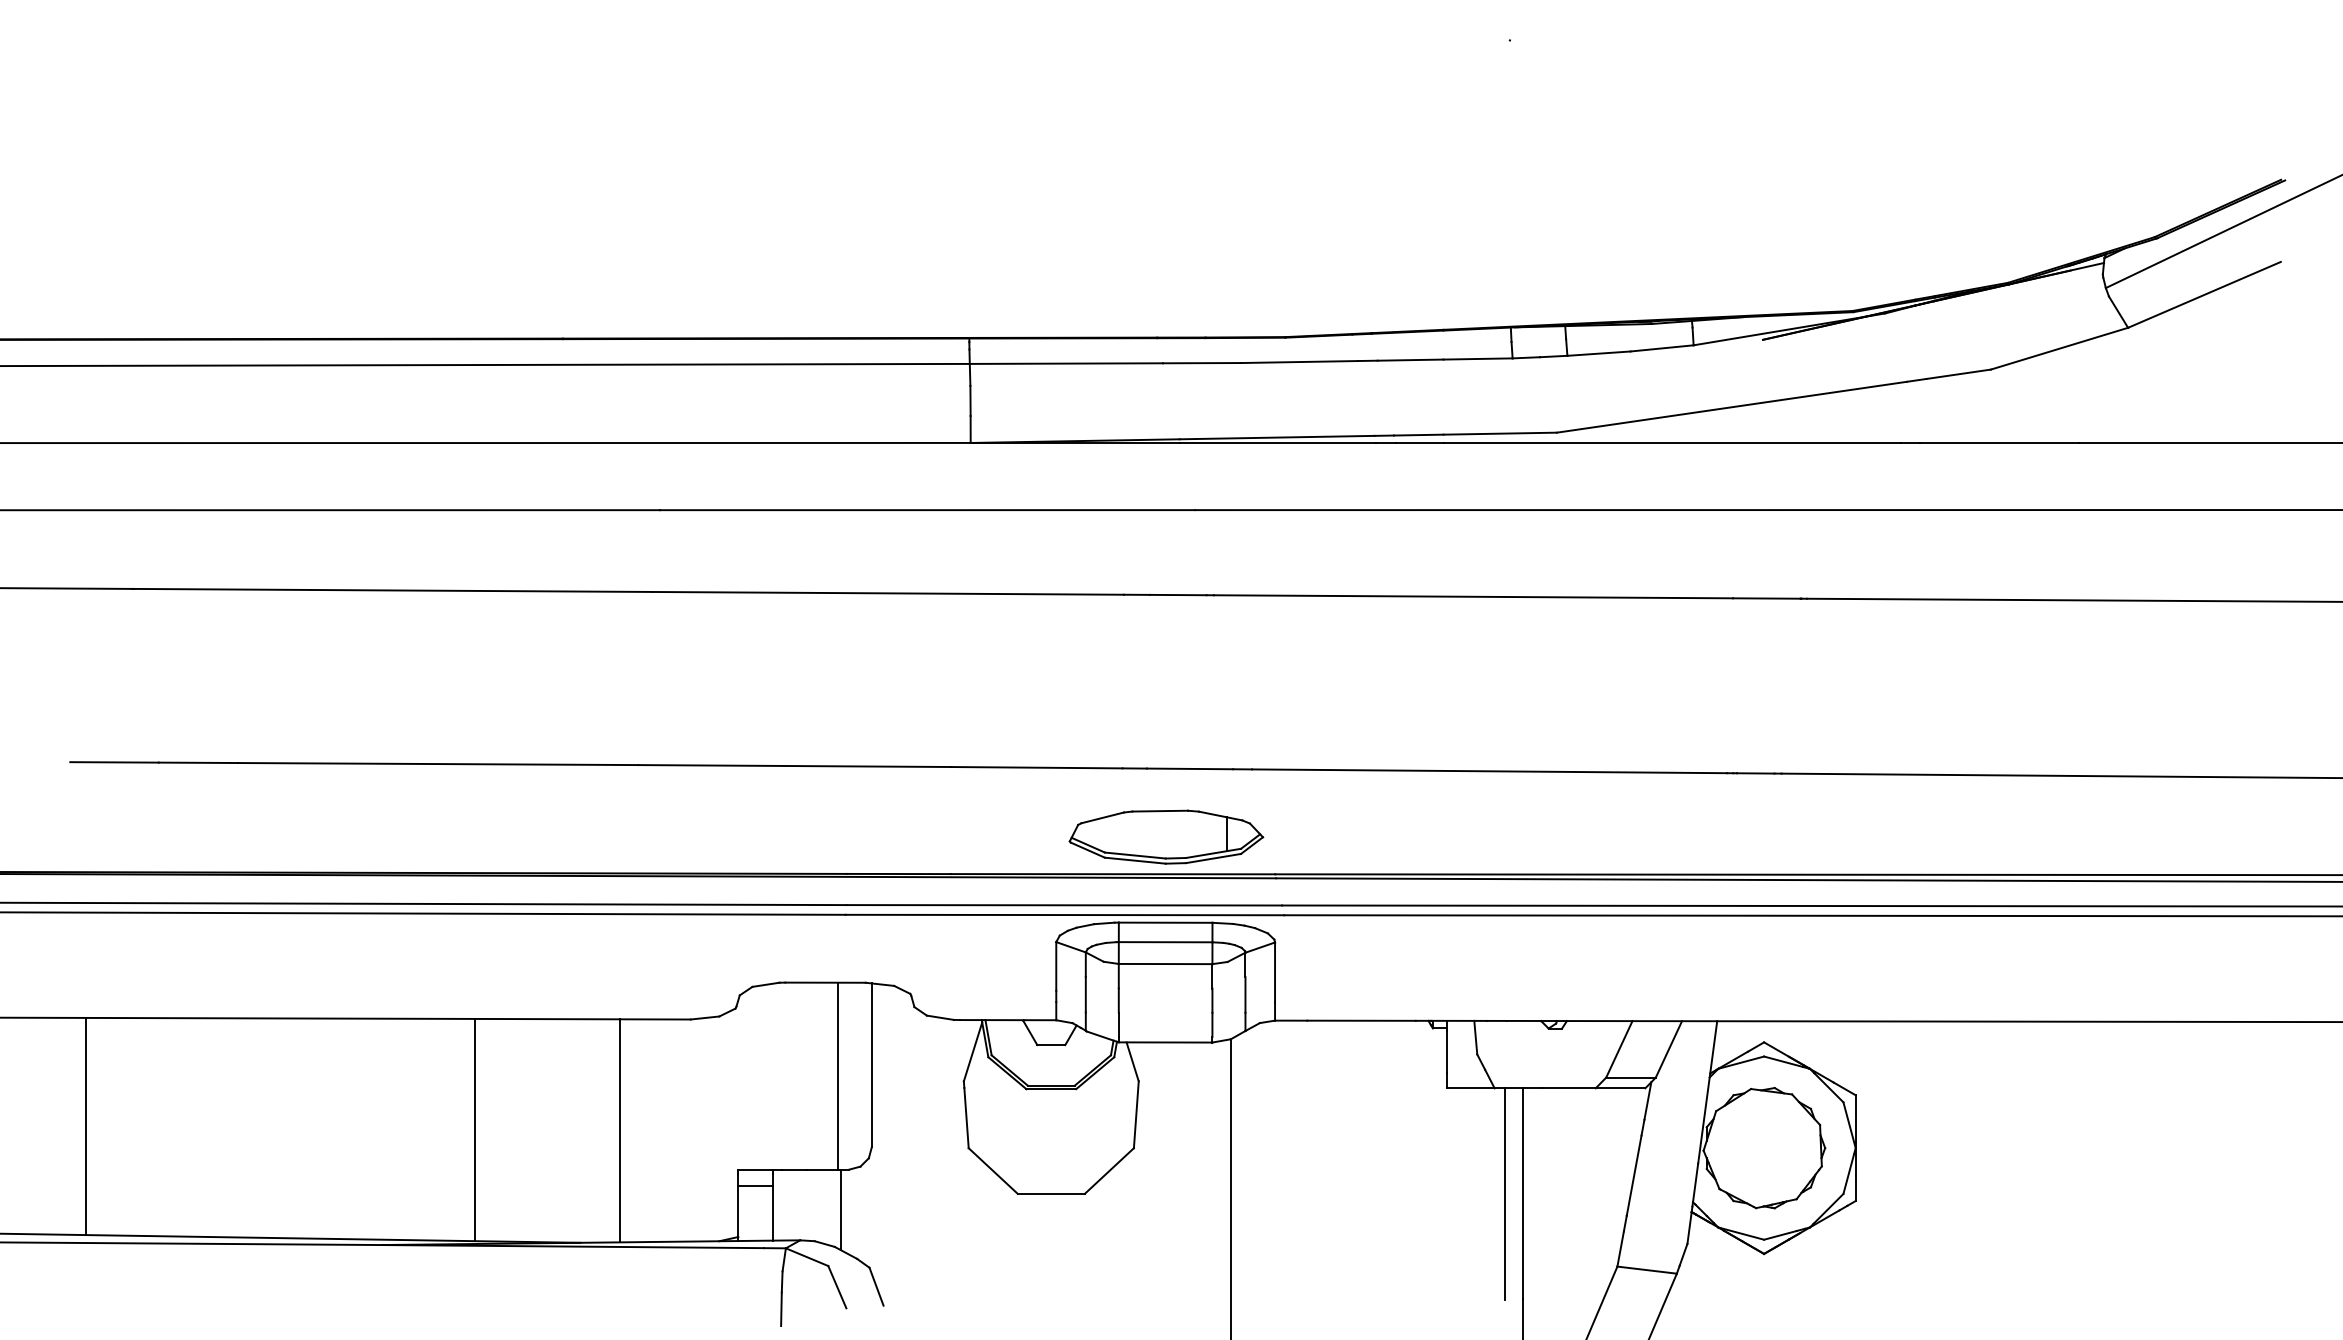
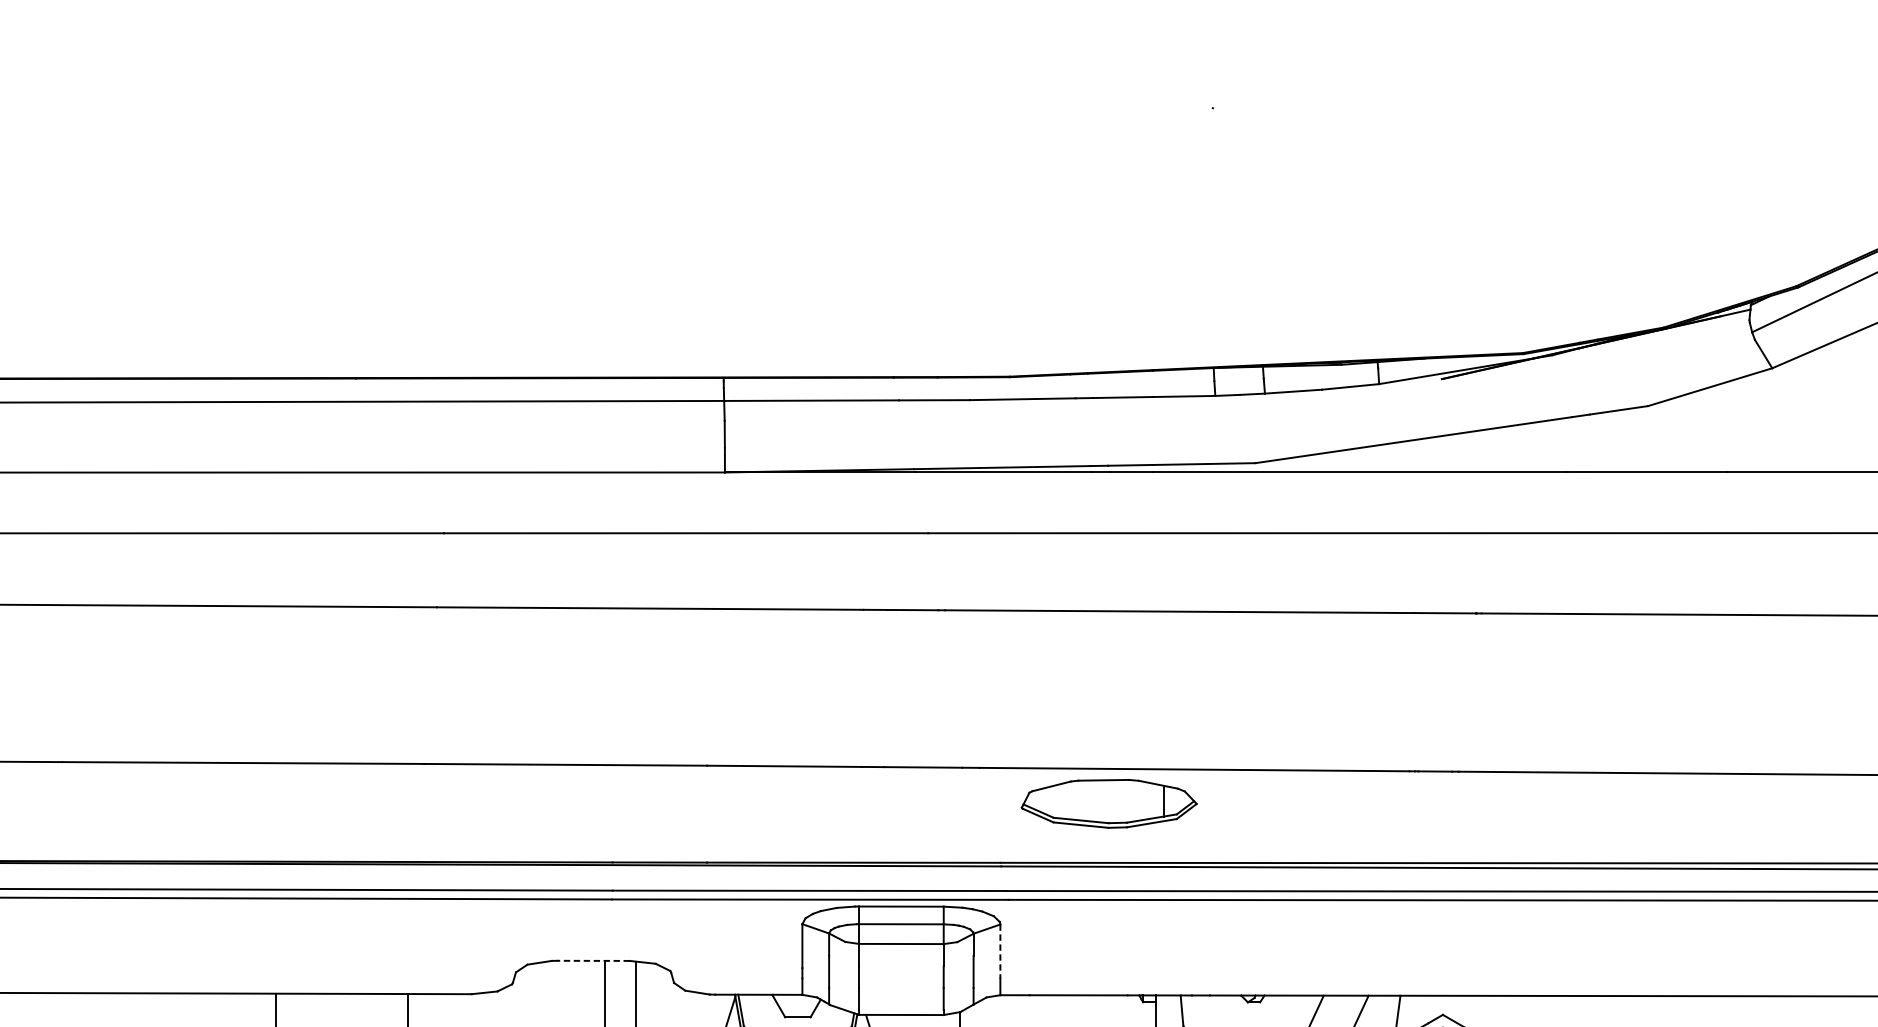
part: (1166, 836) -> (1109, 803), moved
line: (1275, 972) -> (1000, 951), solid -> dashed
line: (825, 982) -> (593, 960), solid -> dashed

